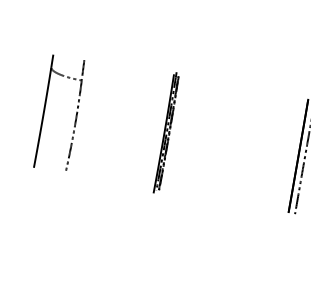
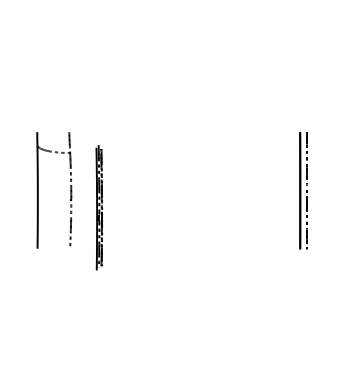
part: (165, 132) -> (98, 207), moved

